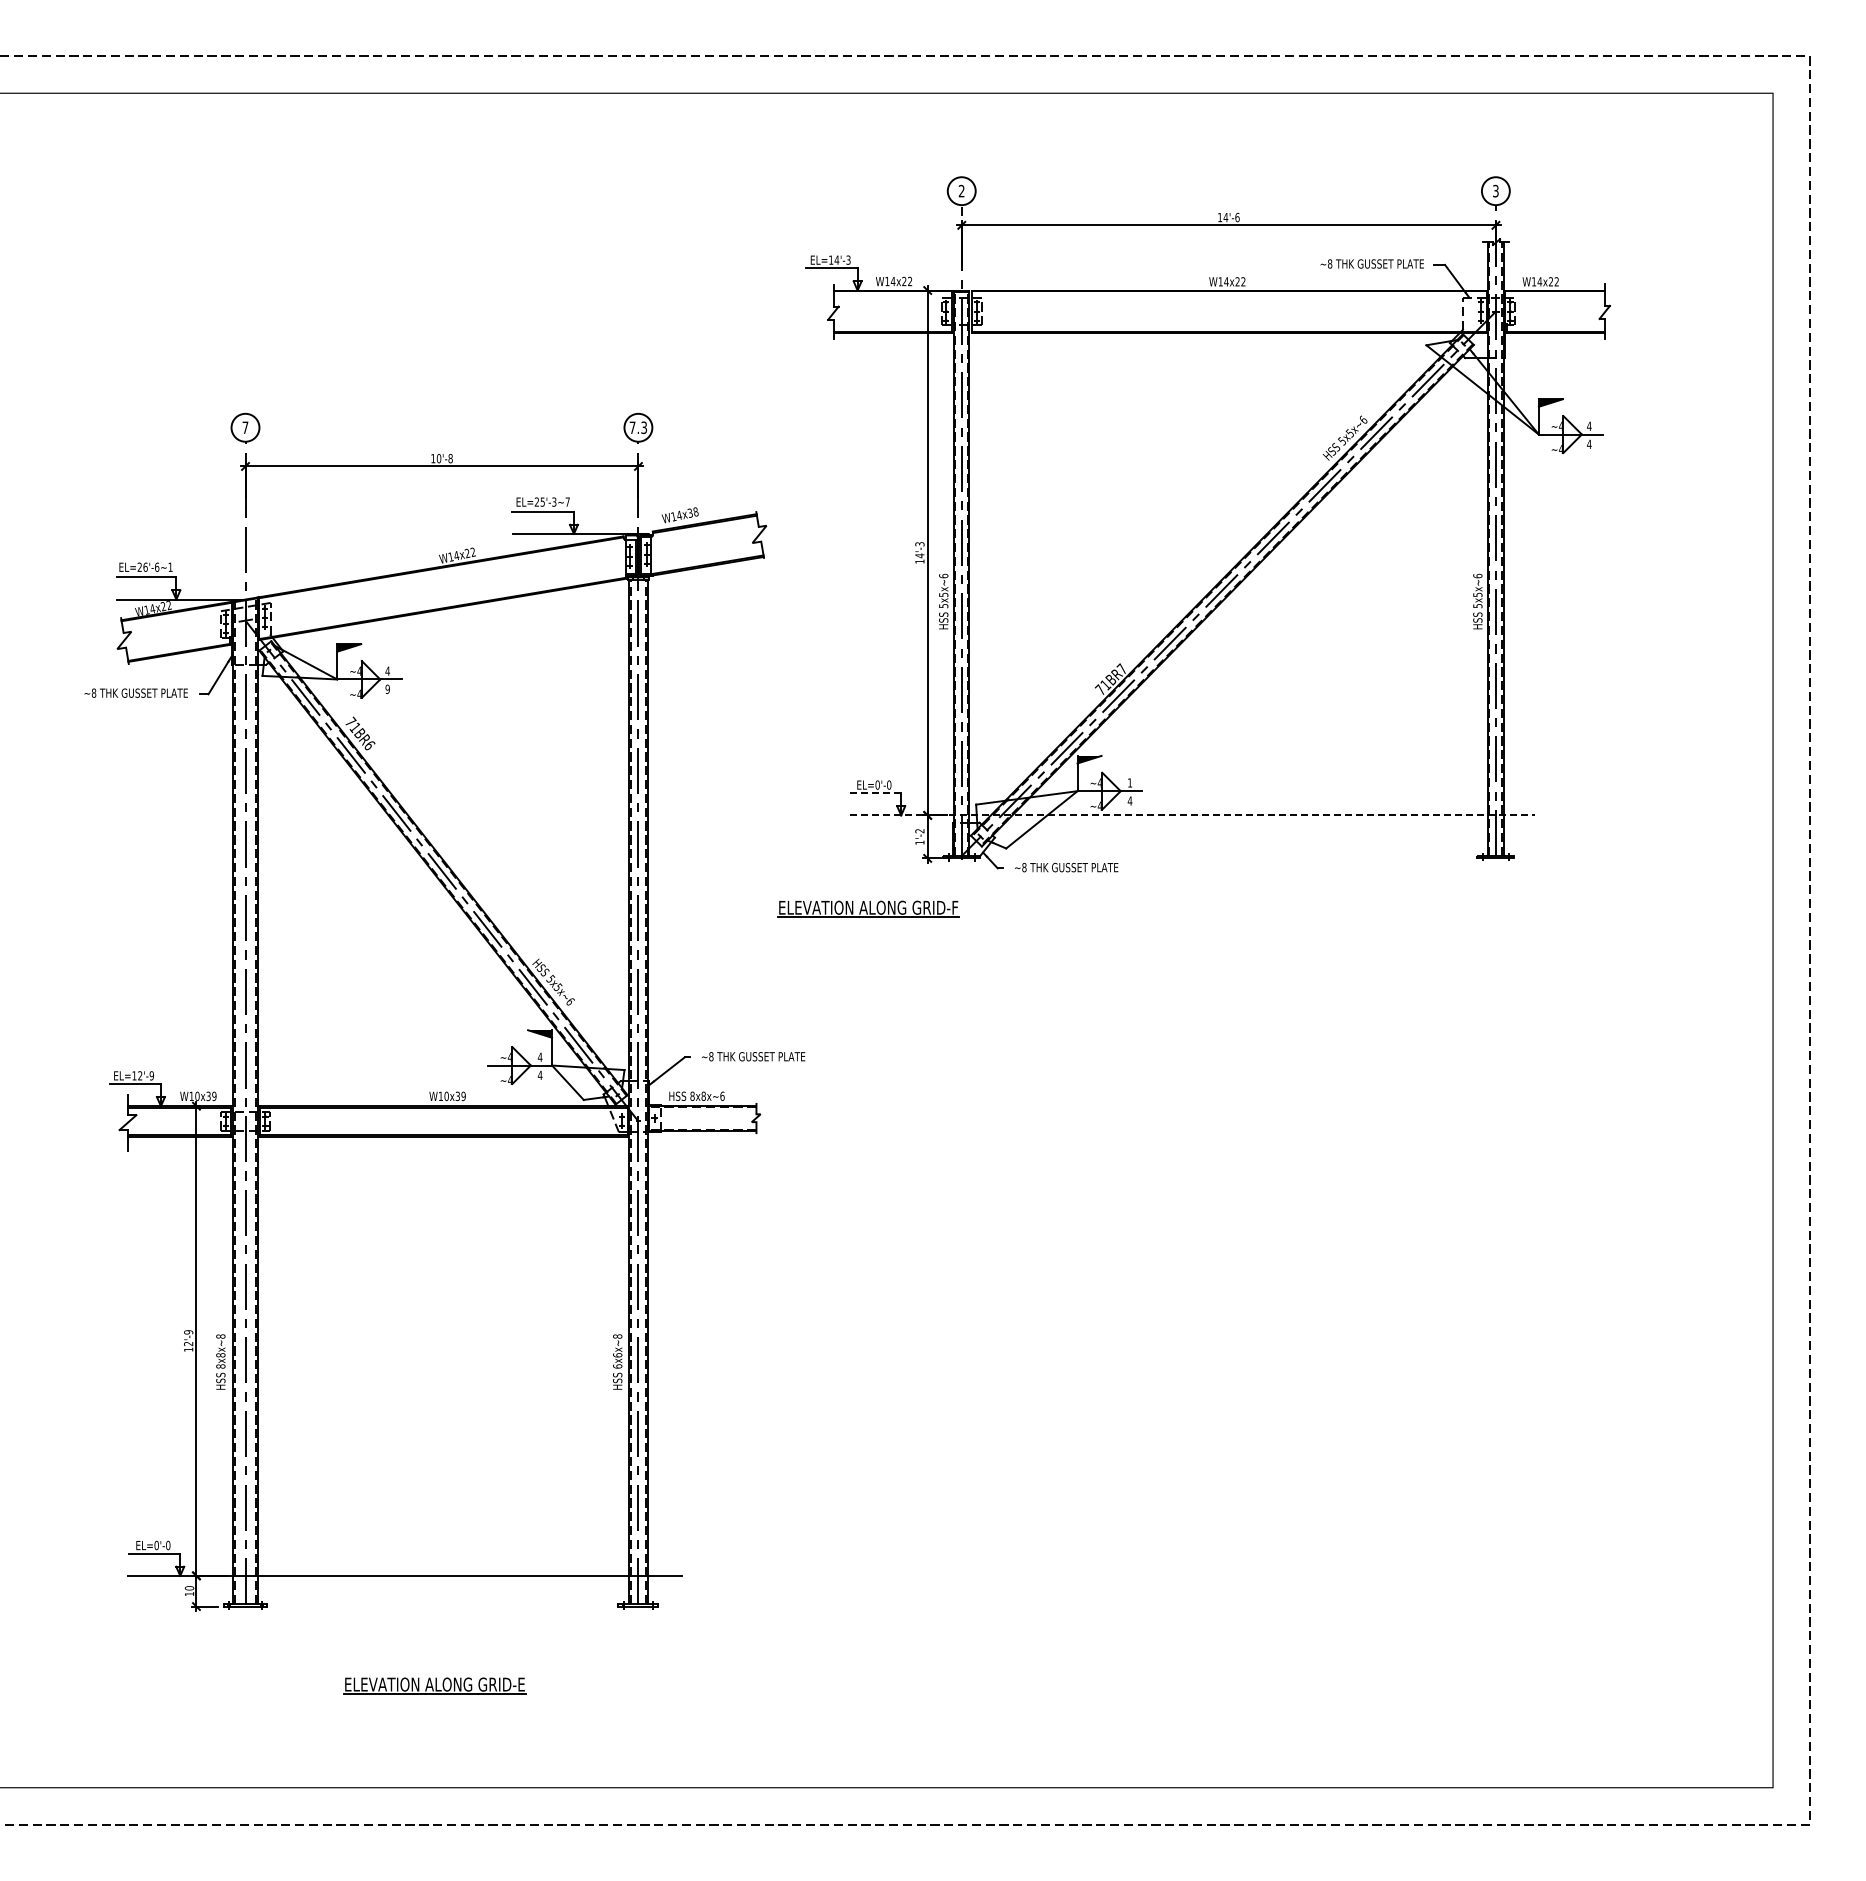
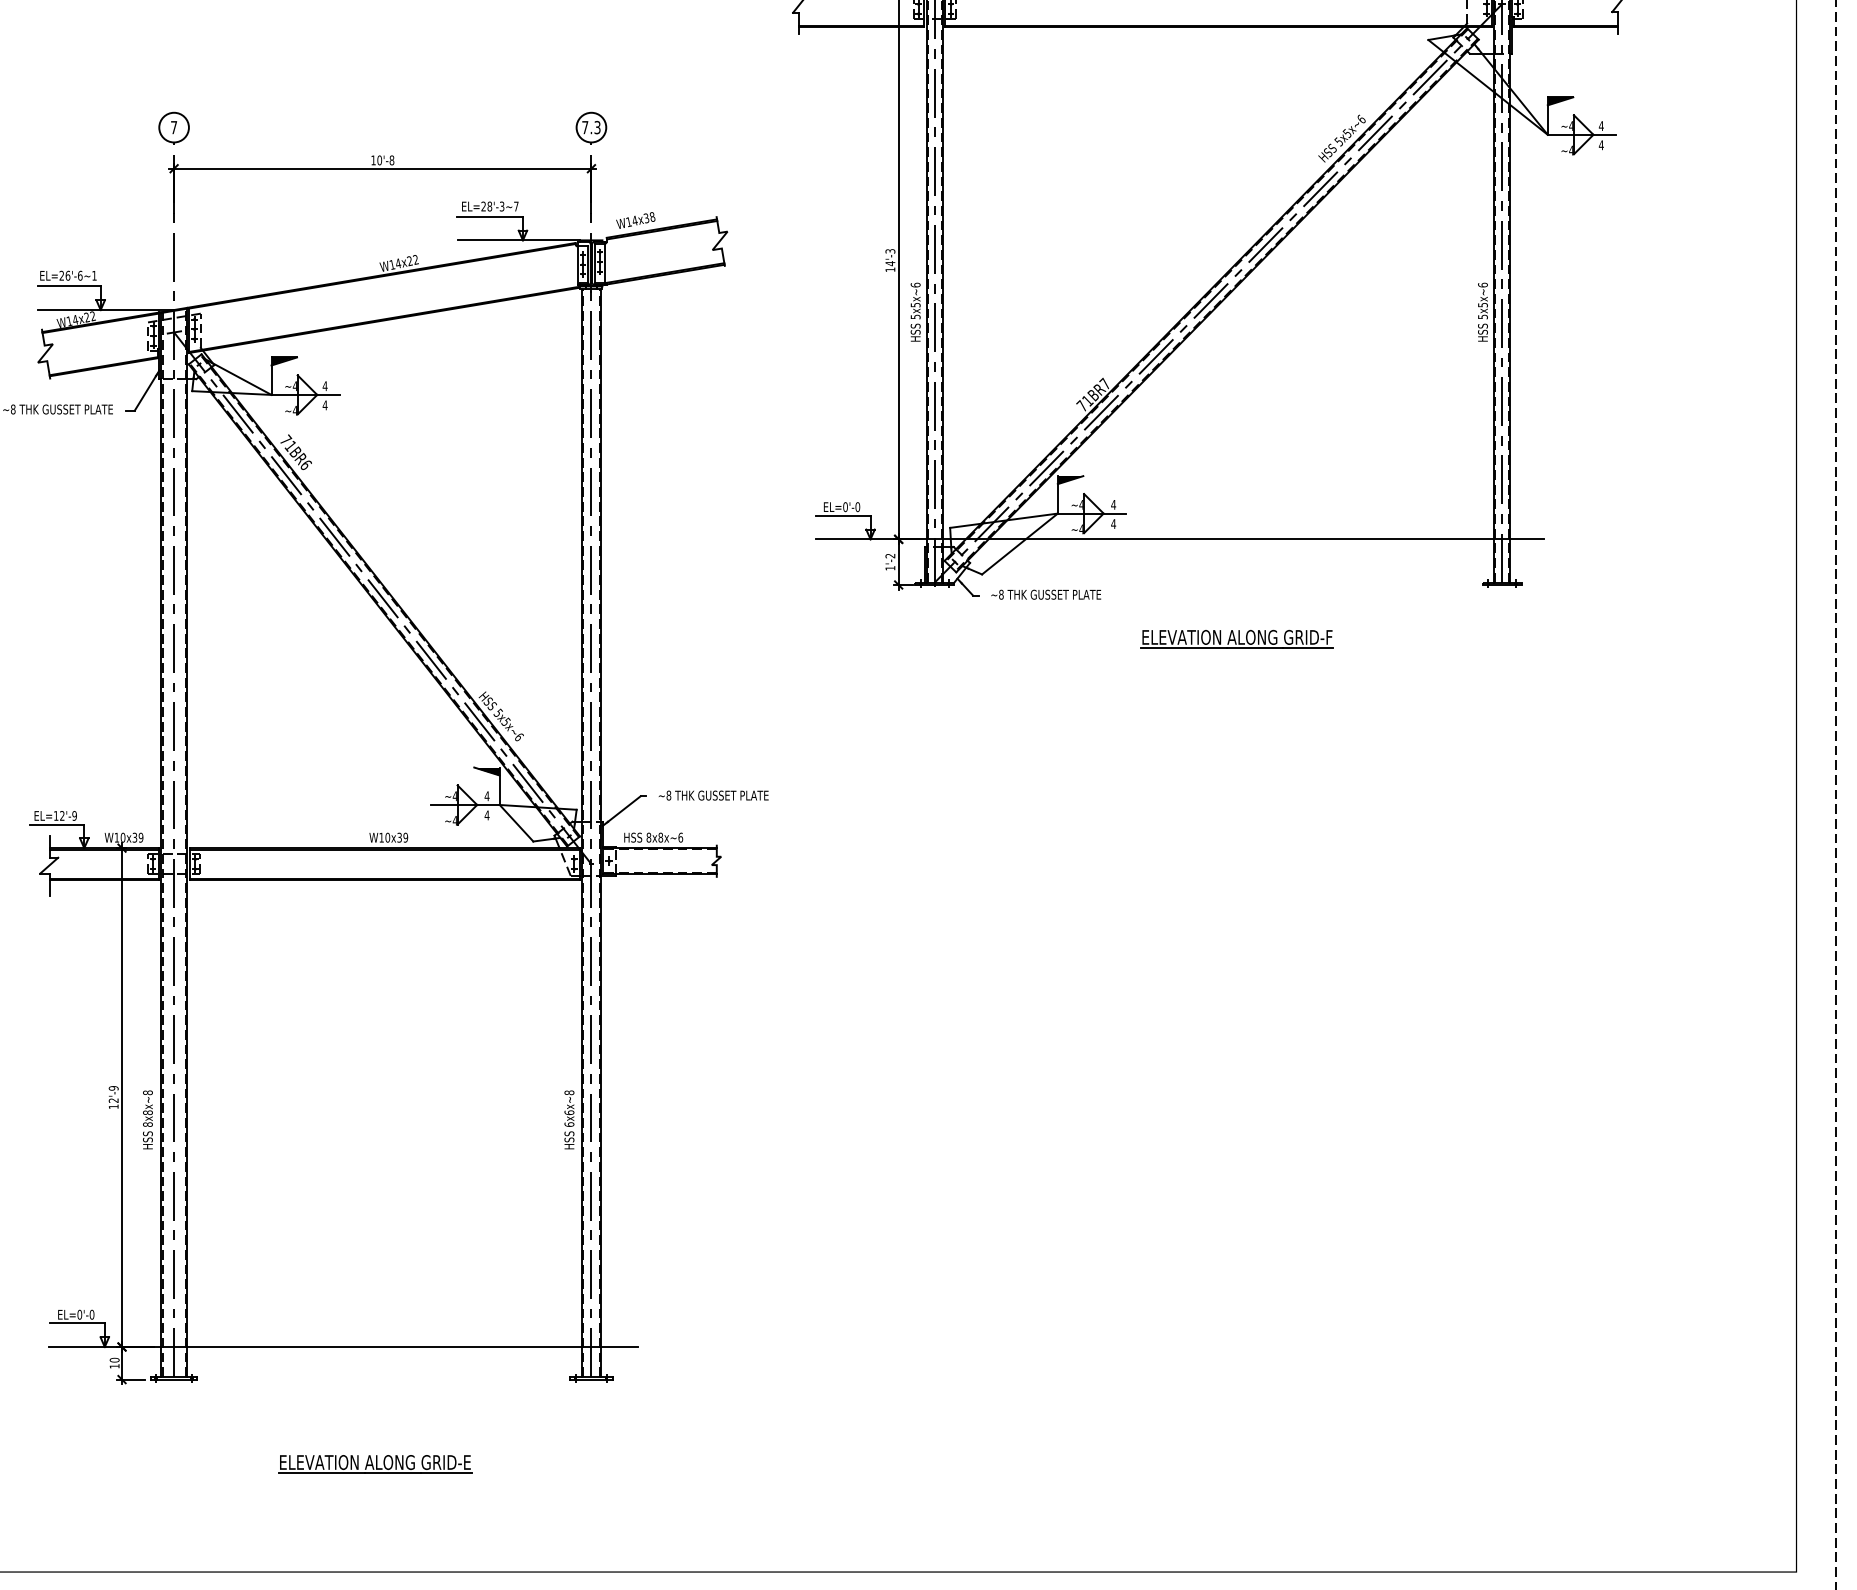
text: (542, 501) -> (489, 205), EL=25'-3~7 -> EL=28'-3~7
text: (387, 688) -> (324, 404), 9 -> 4
text: (1129, 782) -> (1113, 504), 1 -> 4
line: (875, 793) -> (843, 516), dashed -> solid
line: (1192, 815) -> (1179, 539), dashed -> solid
part: (868, 908) -> (1237, 638), moved

